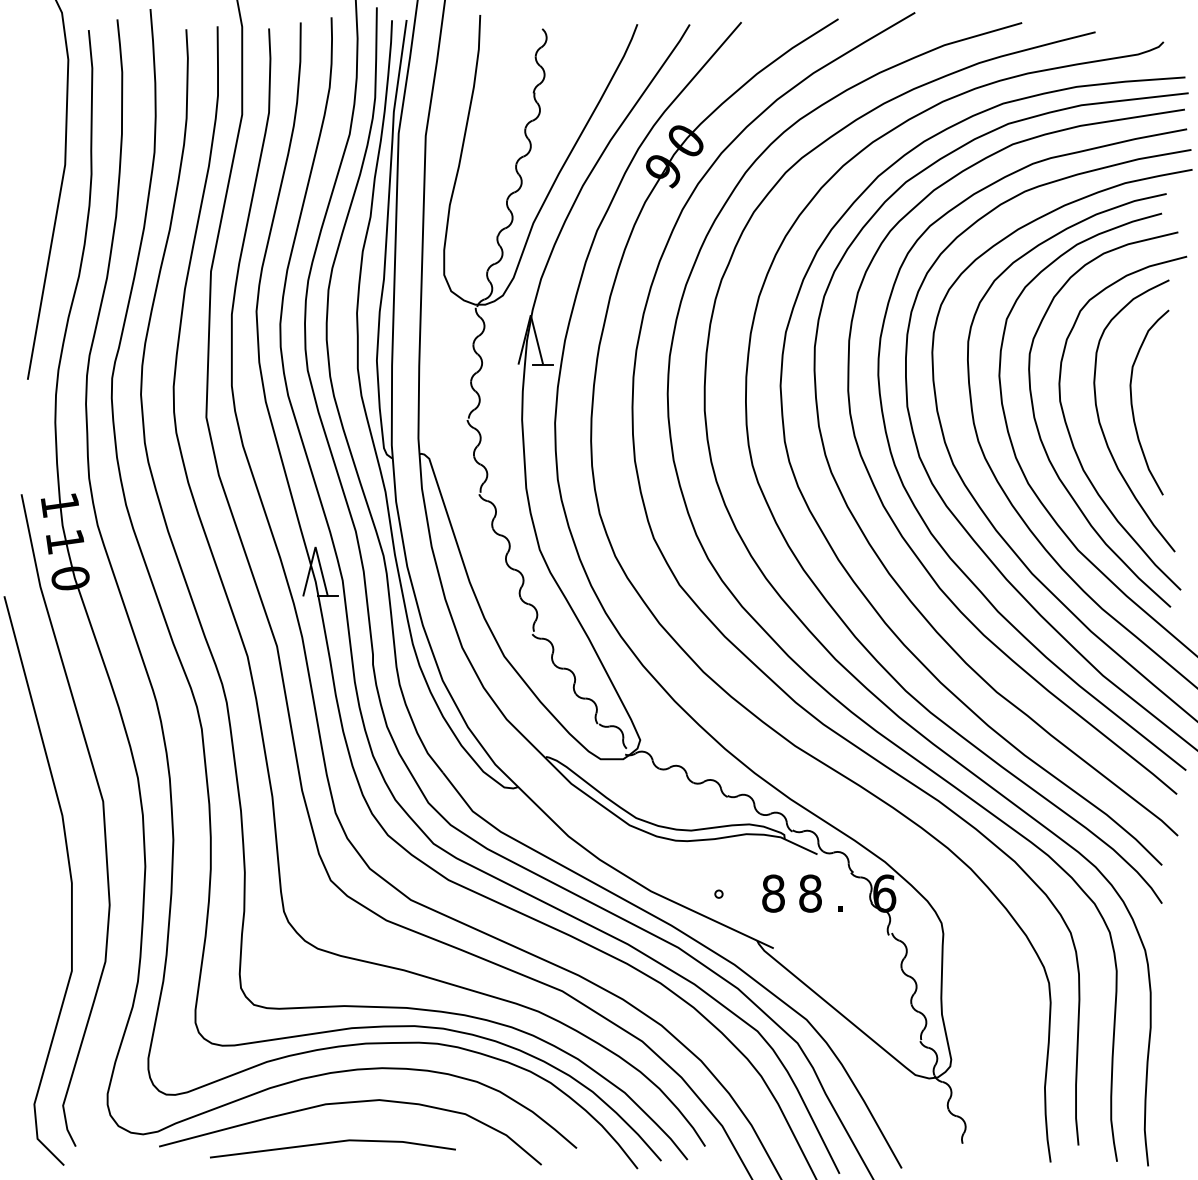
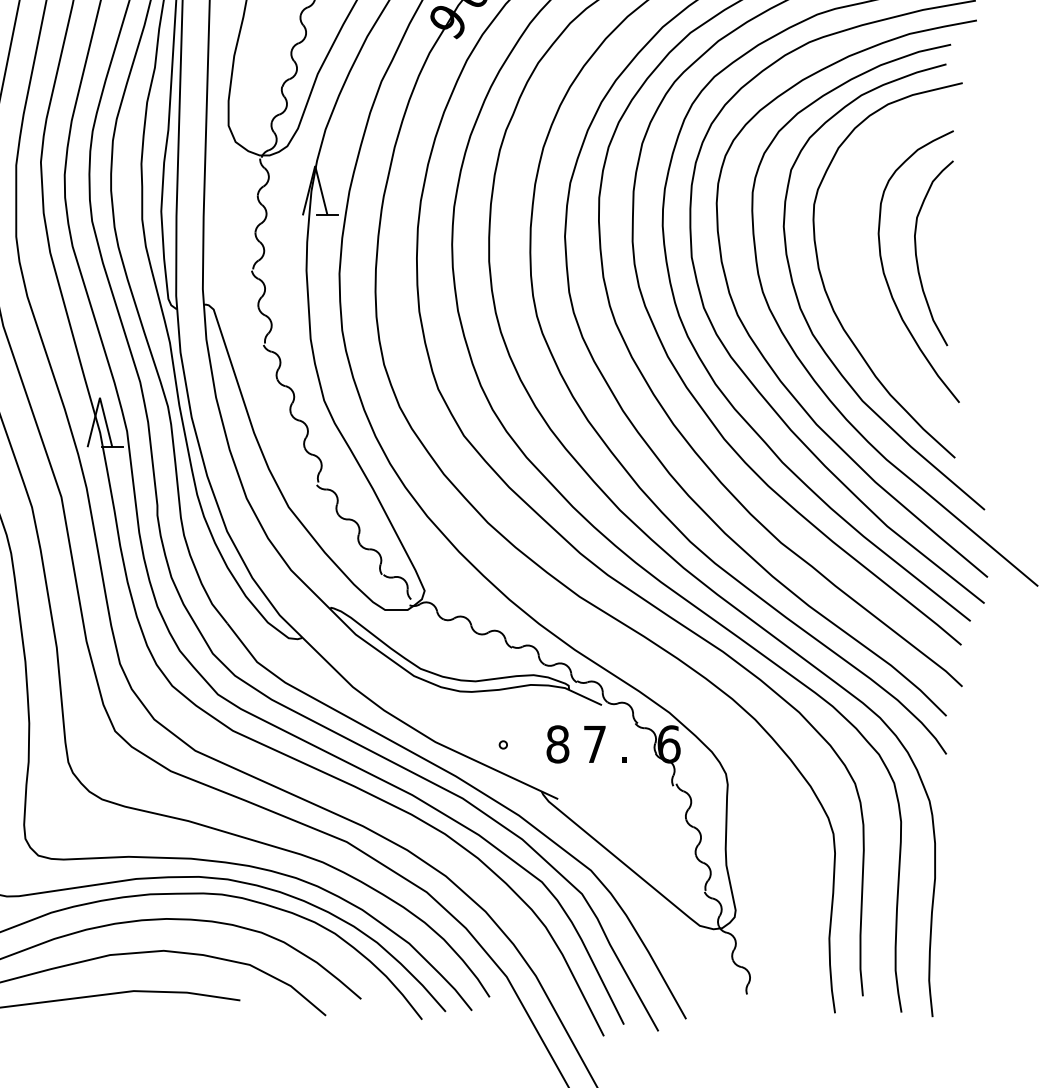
curve: (1072, 439) -> (856, 290), removed
text: (810, 893) -> (594, 744), 8 -> 7

